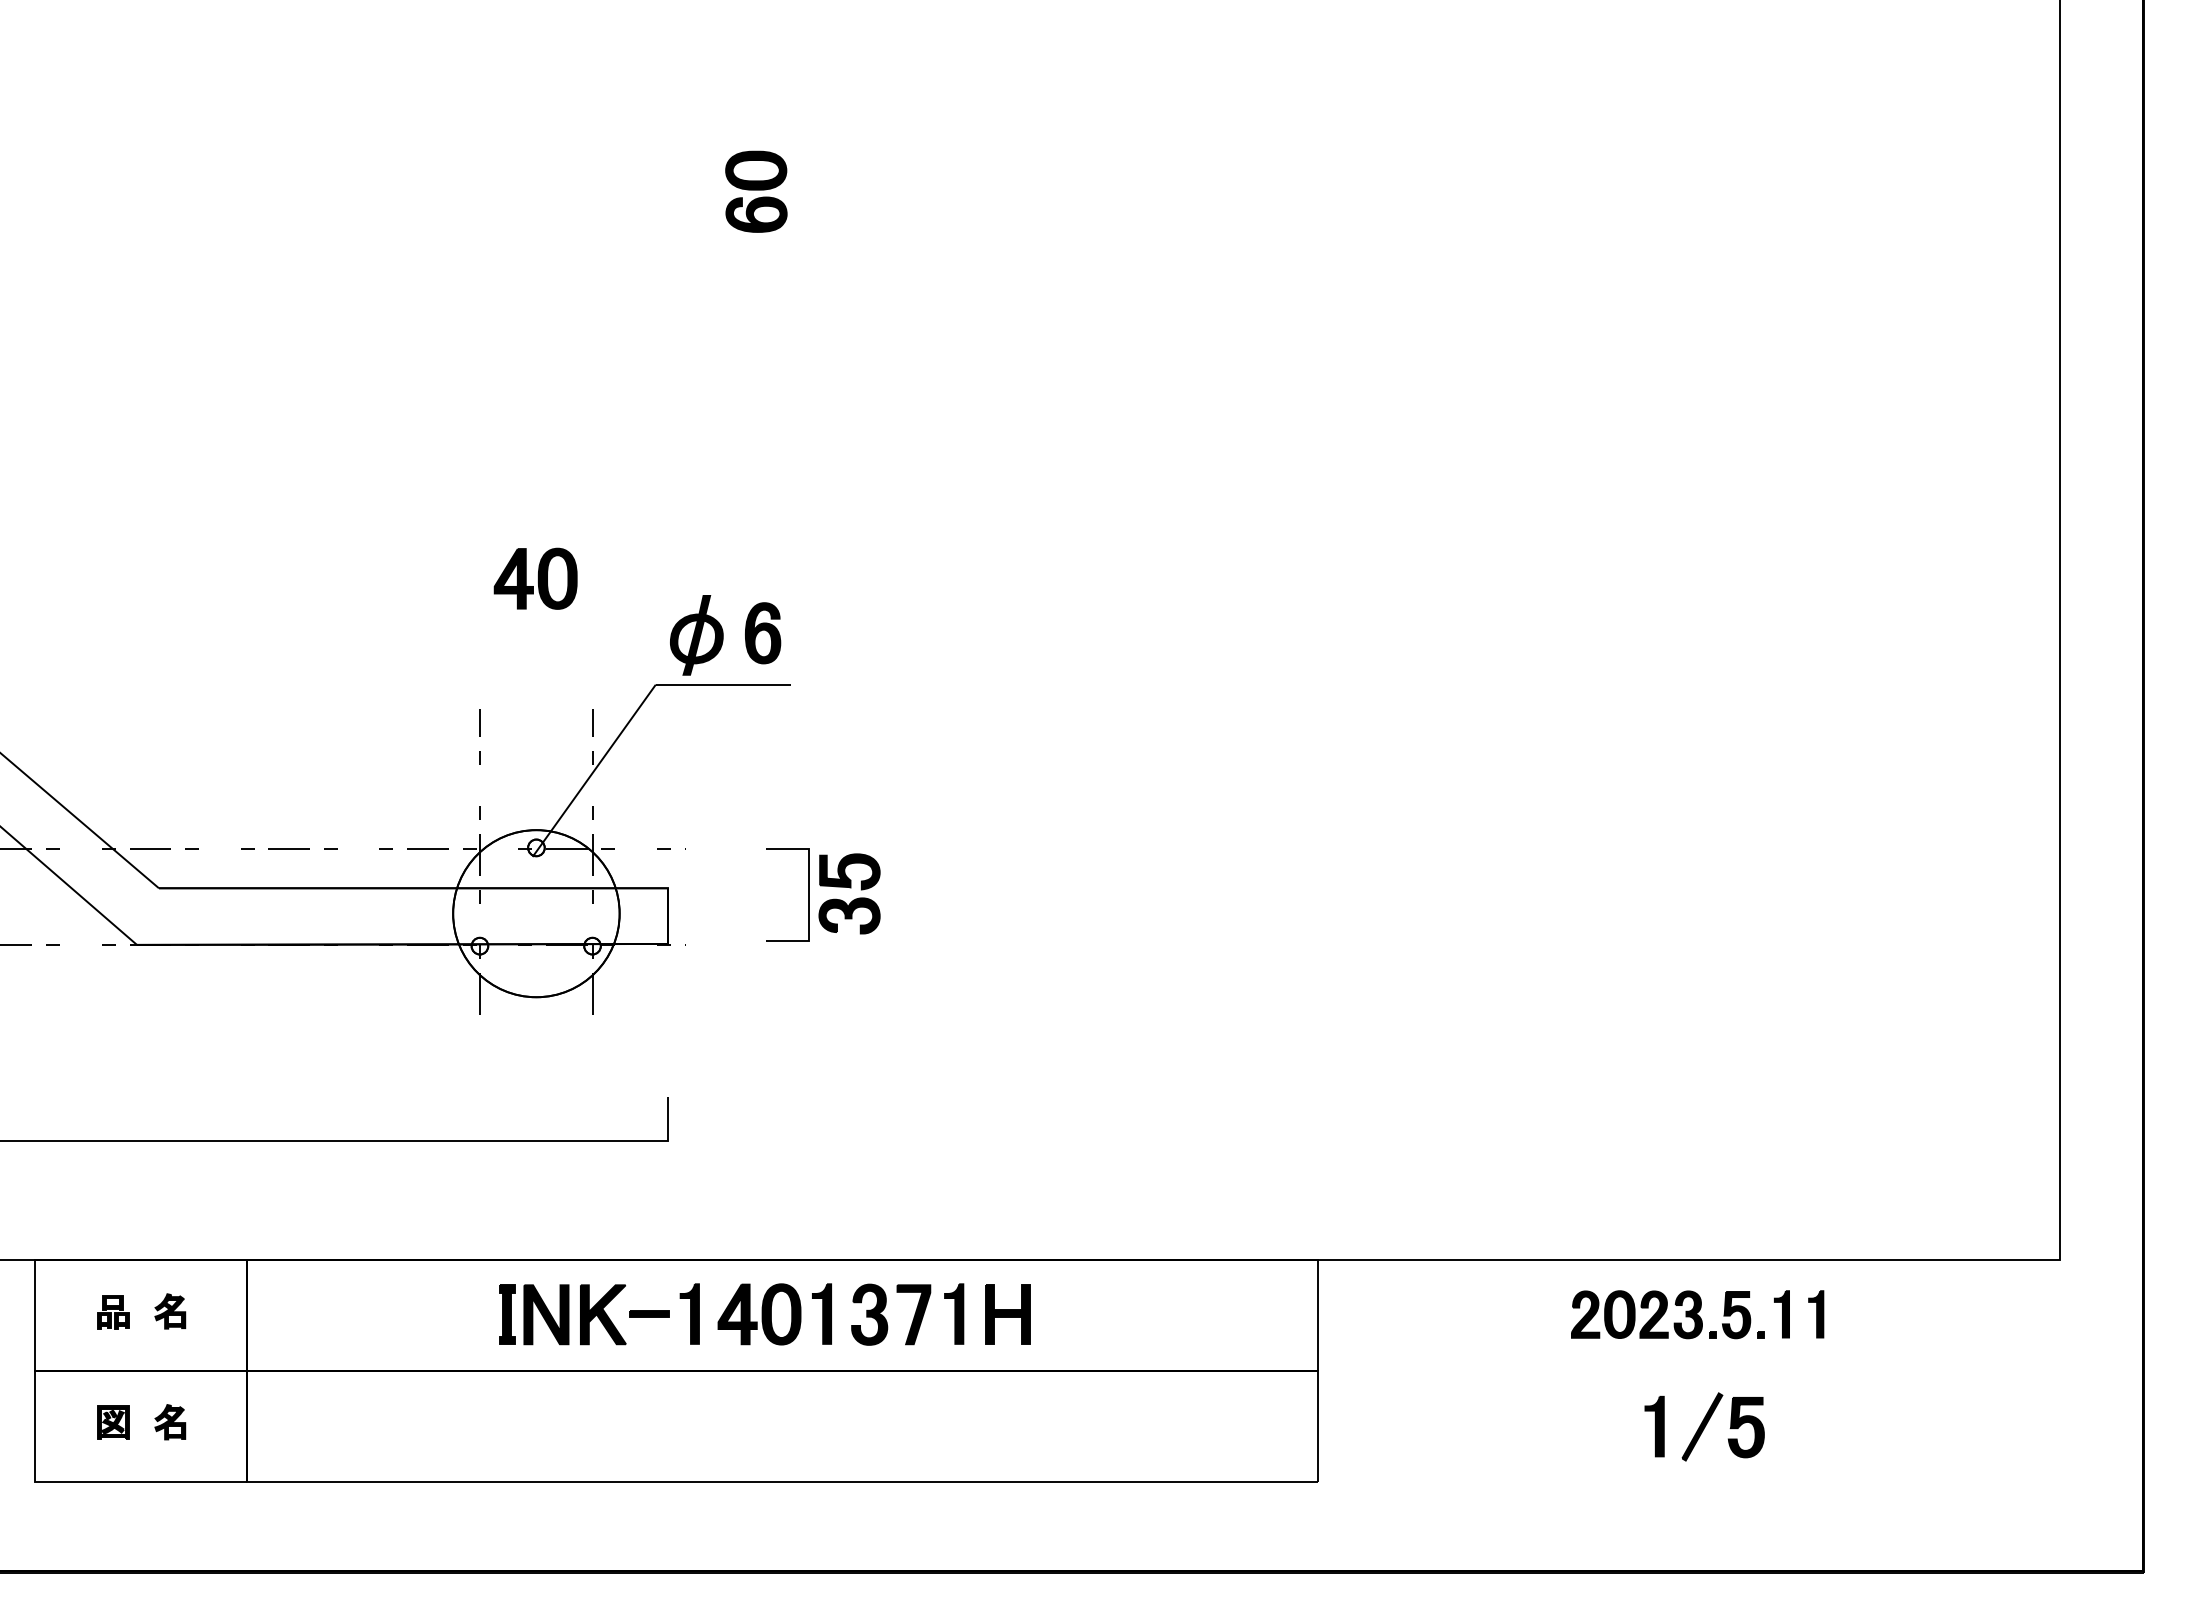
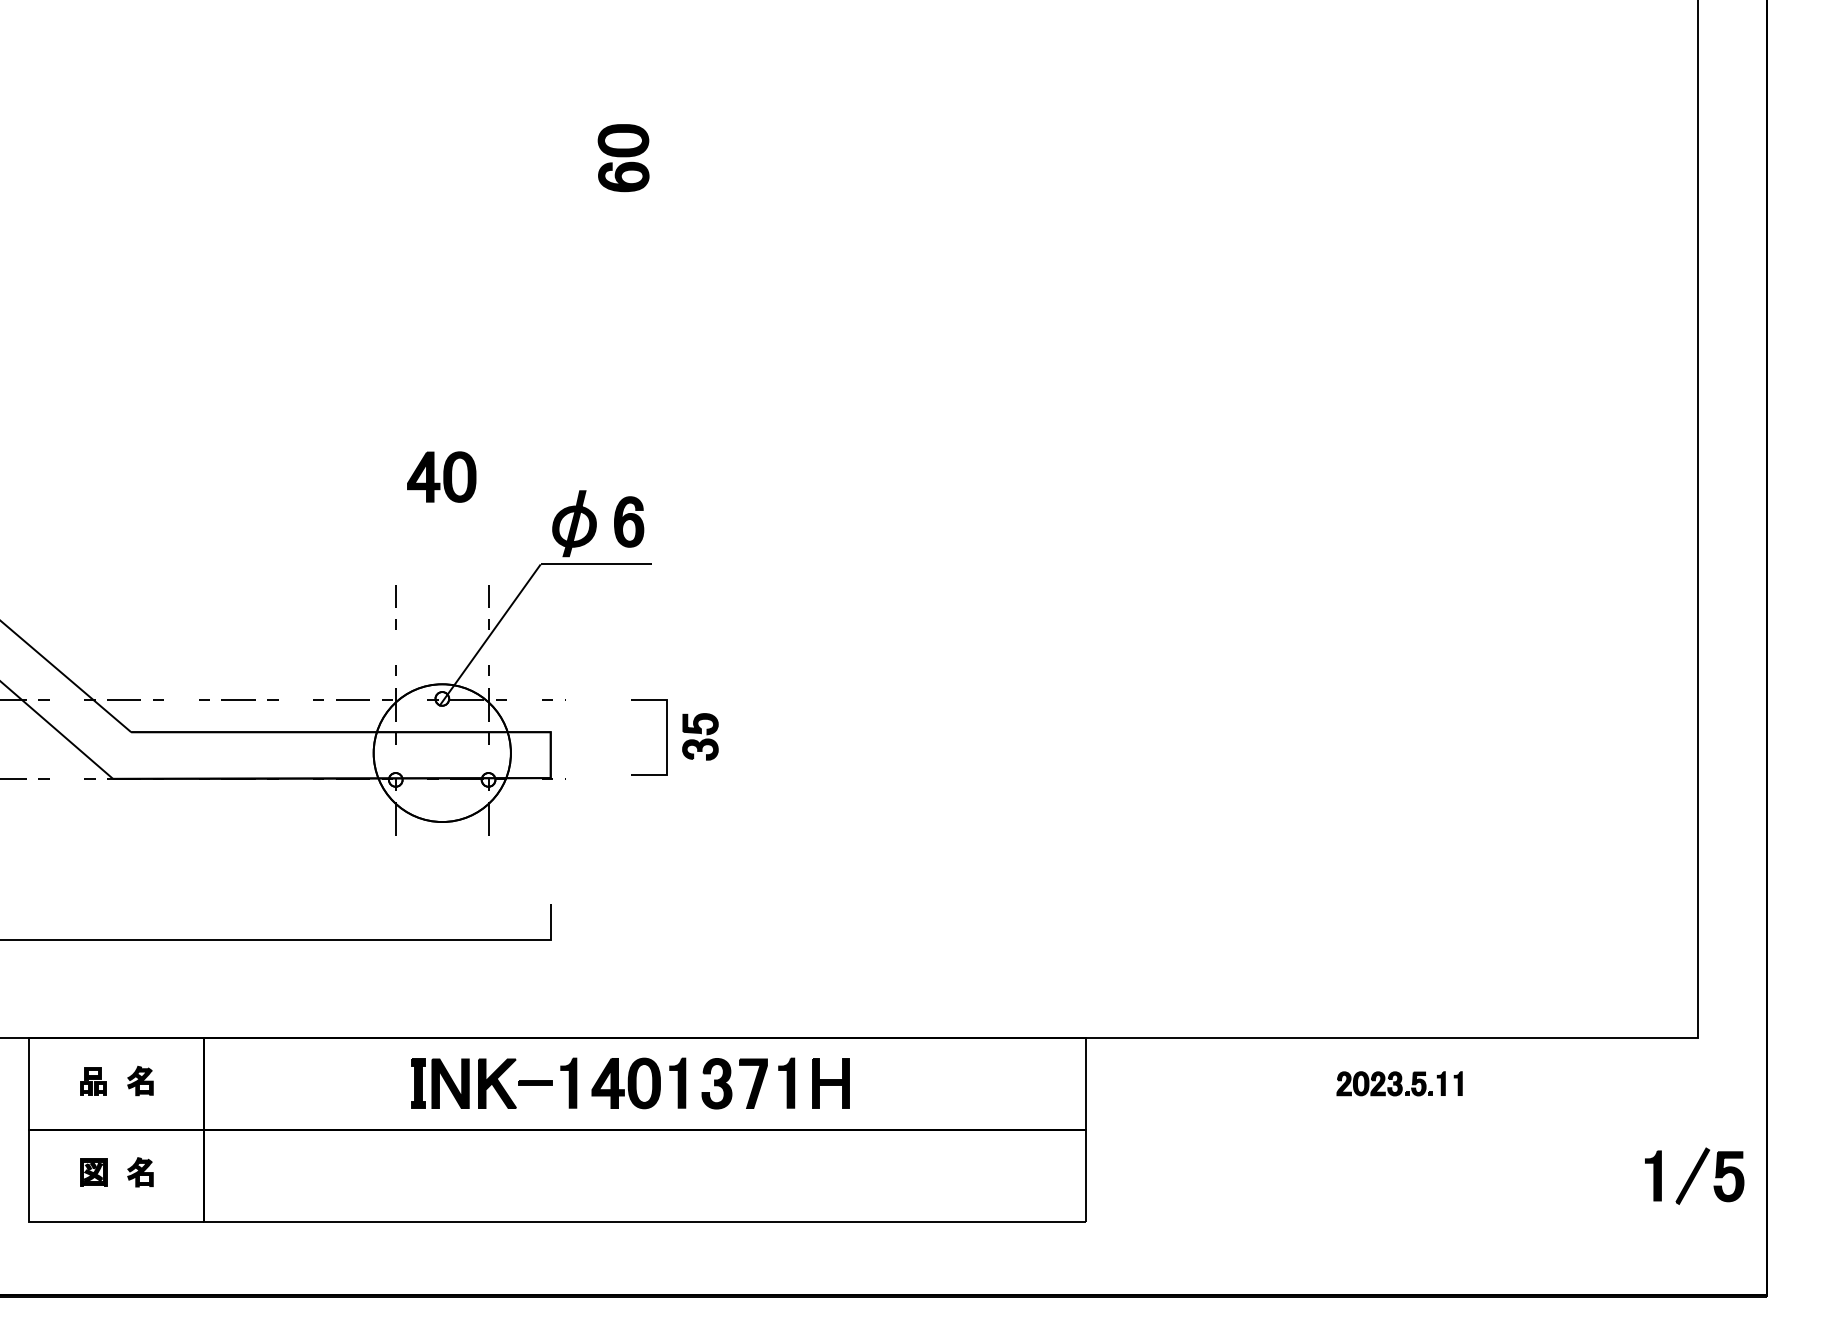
part: (849, 893) -> (700, 736), size x0.7
part: (1697, 1314) -> (1399, 1083), size x0.6
part: (1704, 1426) -> (1694, 1175), moved

